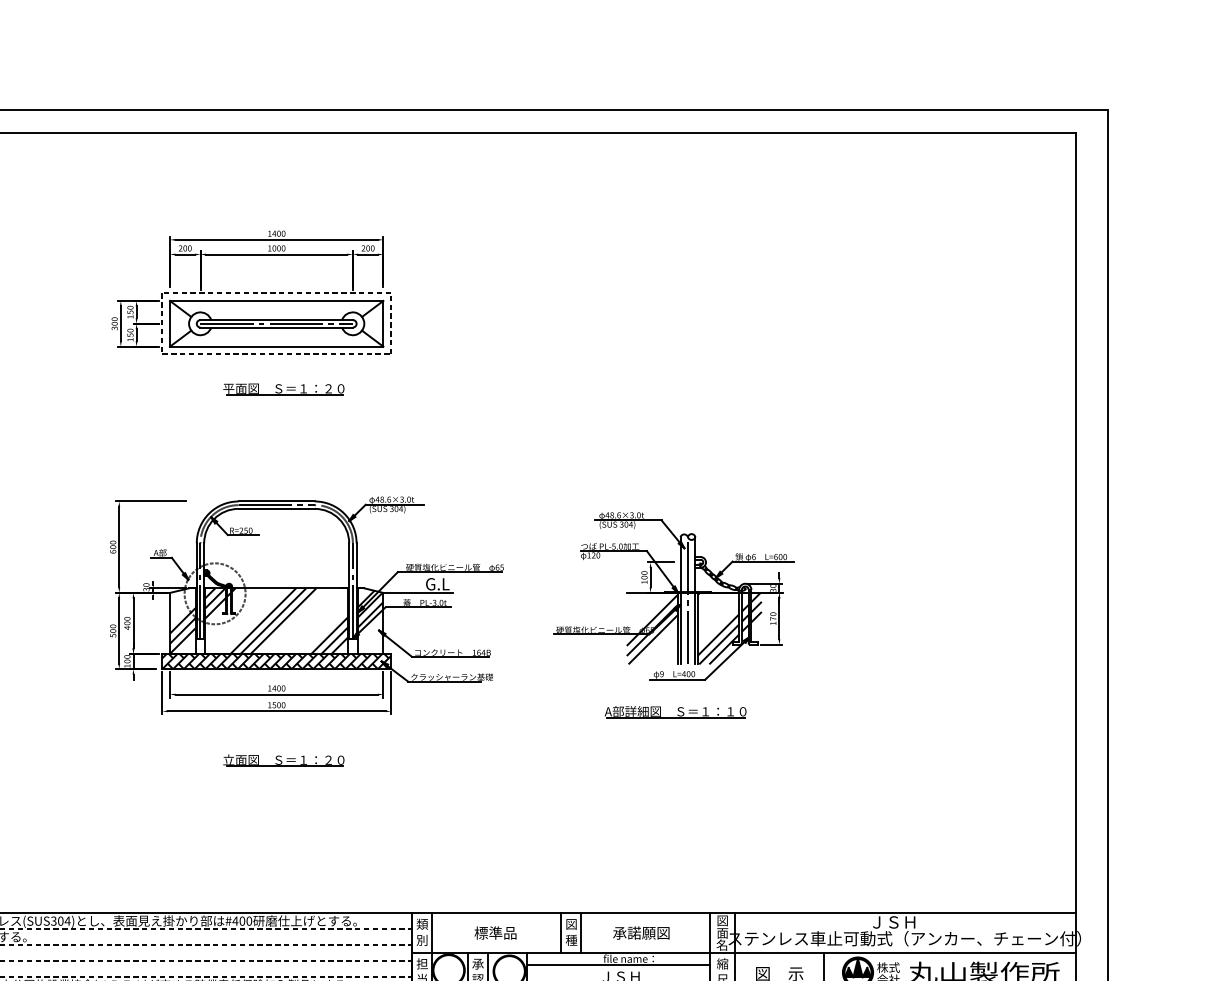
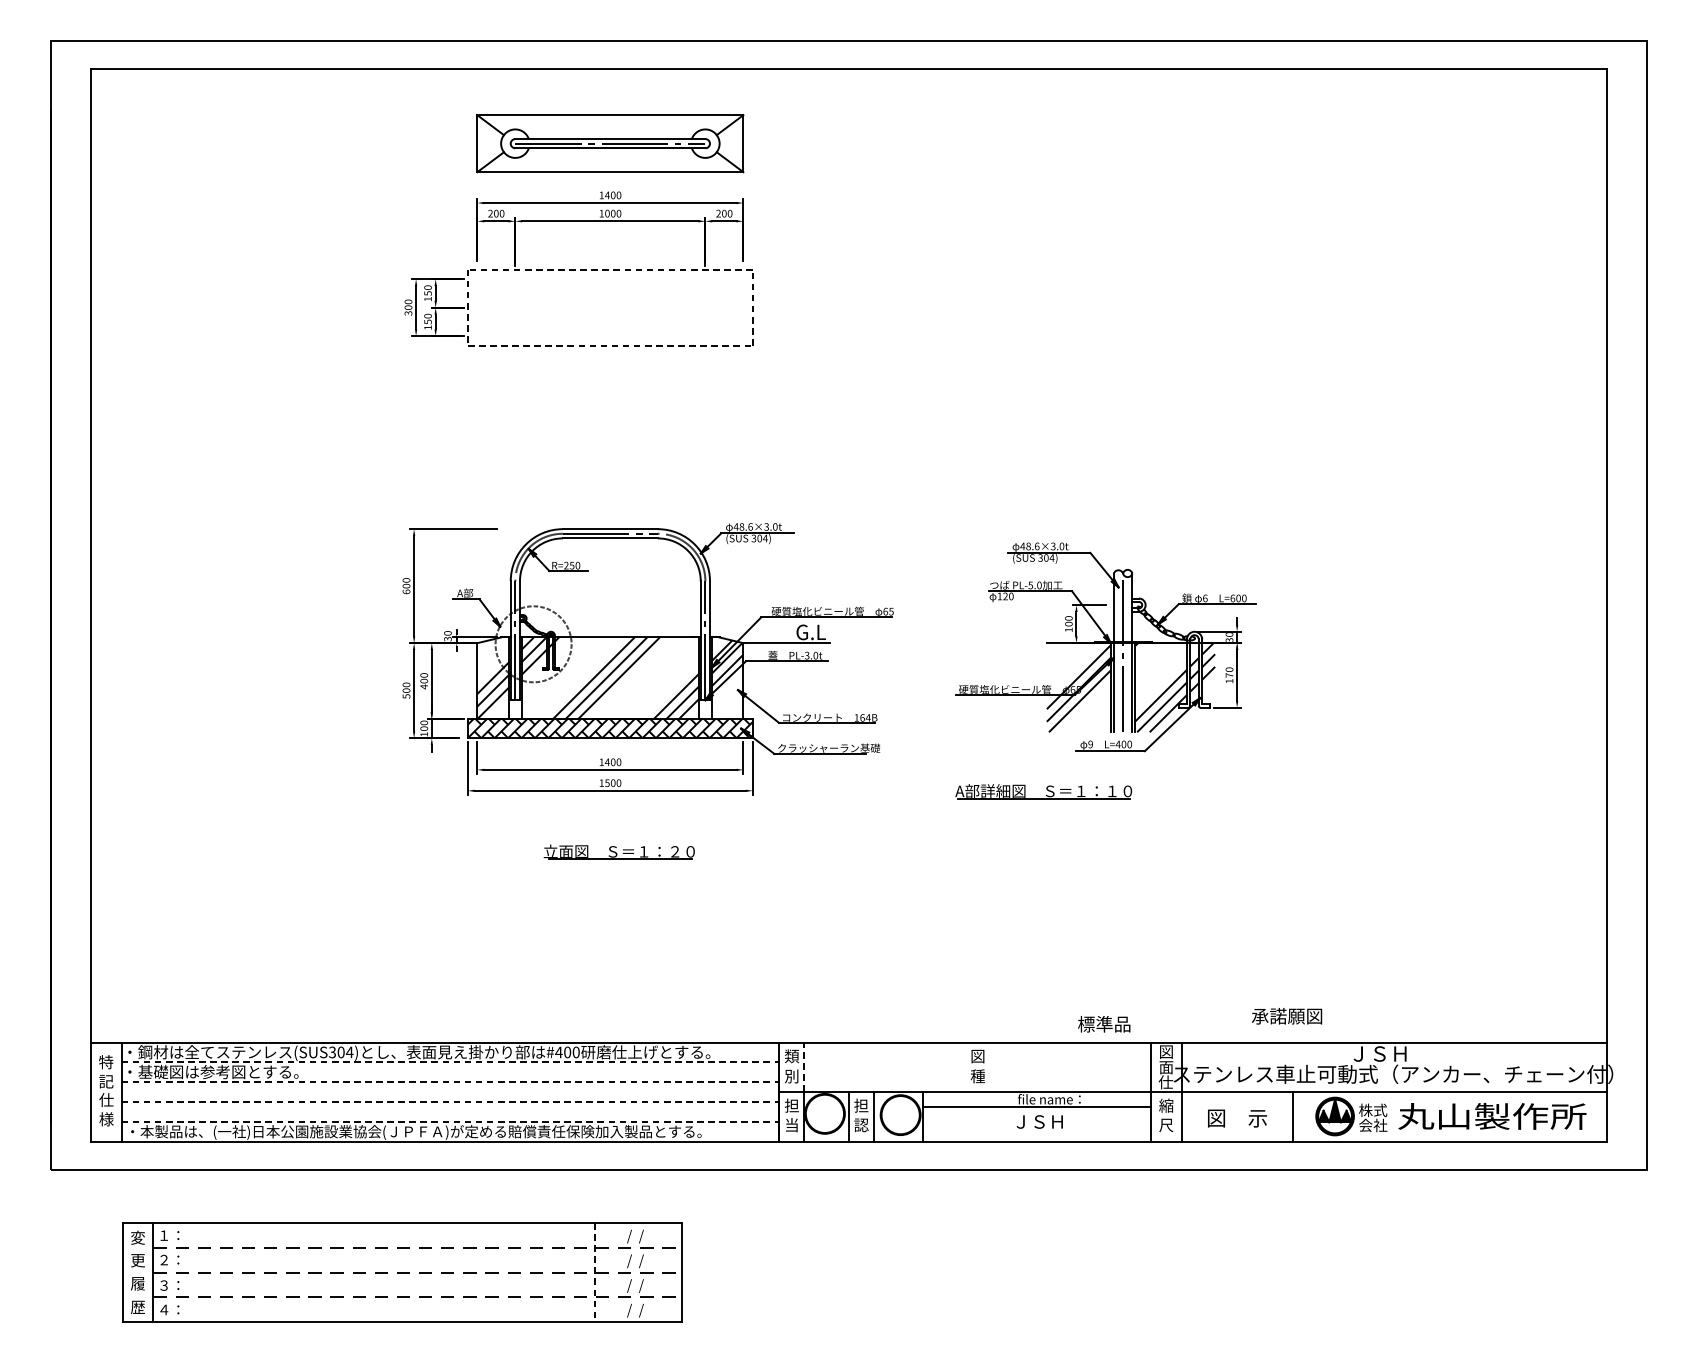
part: (276, 323) -> (610, 143), moved
part: (283, 389) -> (618, 389), removed
part: (675, 711) -> (1043, 791), moved
line: (431, 933) -> (803, 1067), solid -> dashed
text: (495, 933) -> (1104, 1024), moved
line: (561, 933) -> (965, 1067), removed
line: (580, 933) -> (989, 1067), removed
text: (641, 933) -> (1287, 1016), moved
text: (721, 945) -> (1165, 1082), 名 -> 仕
text: (478, 963) -> (861, 1105), 承 -> 担

